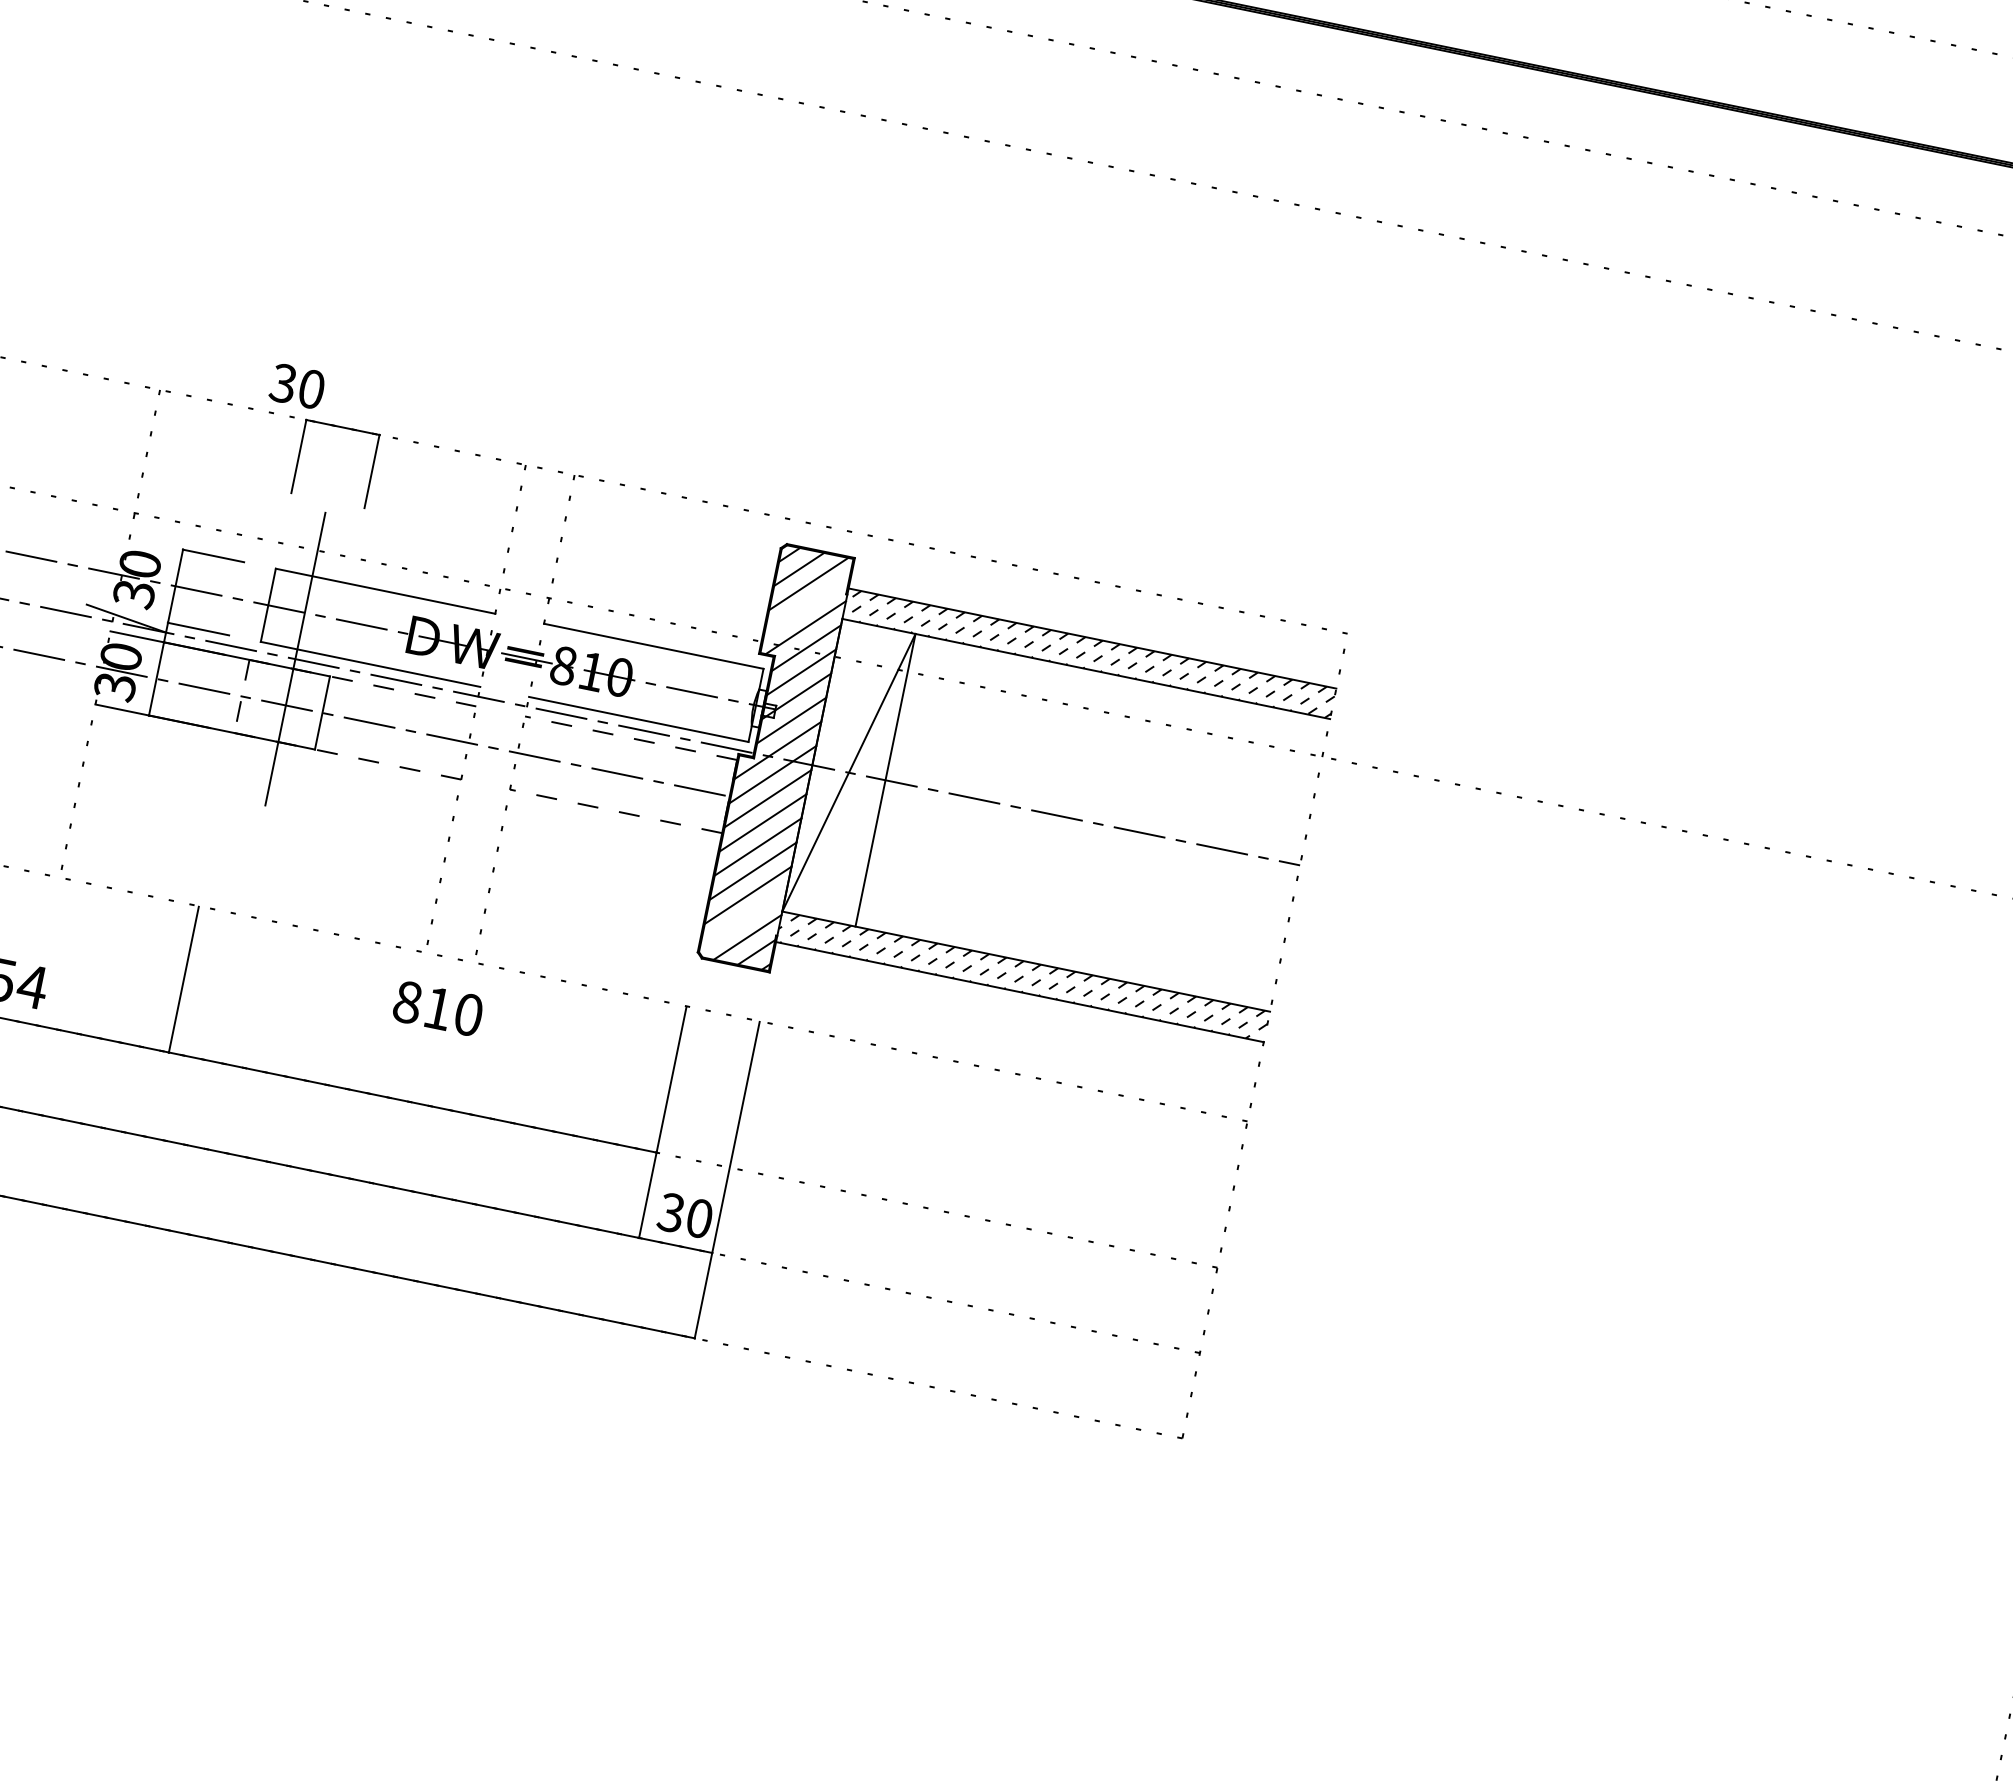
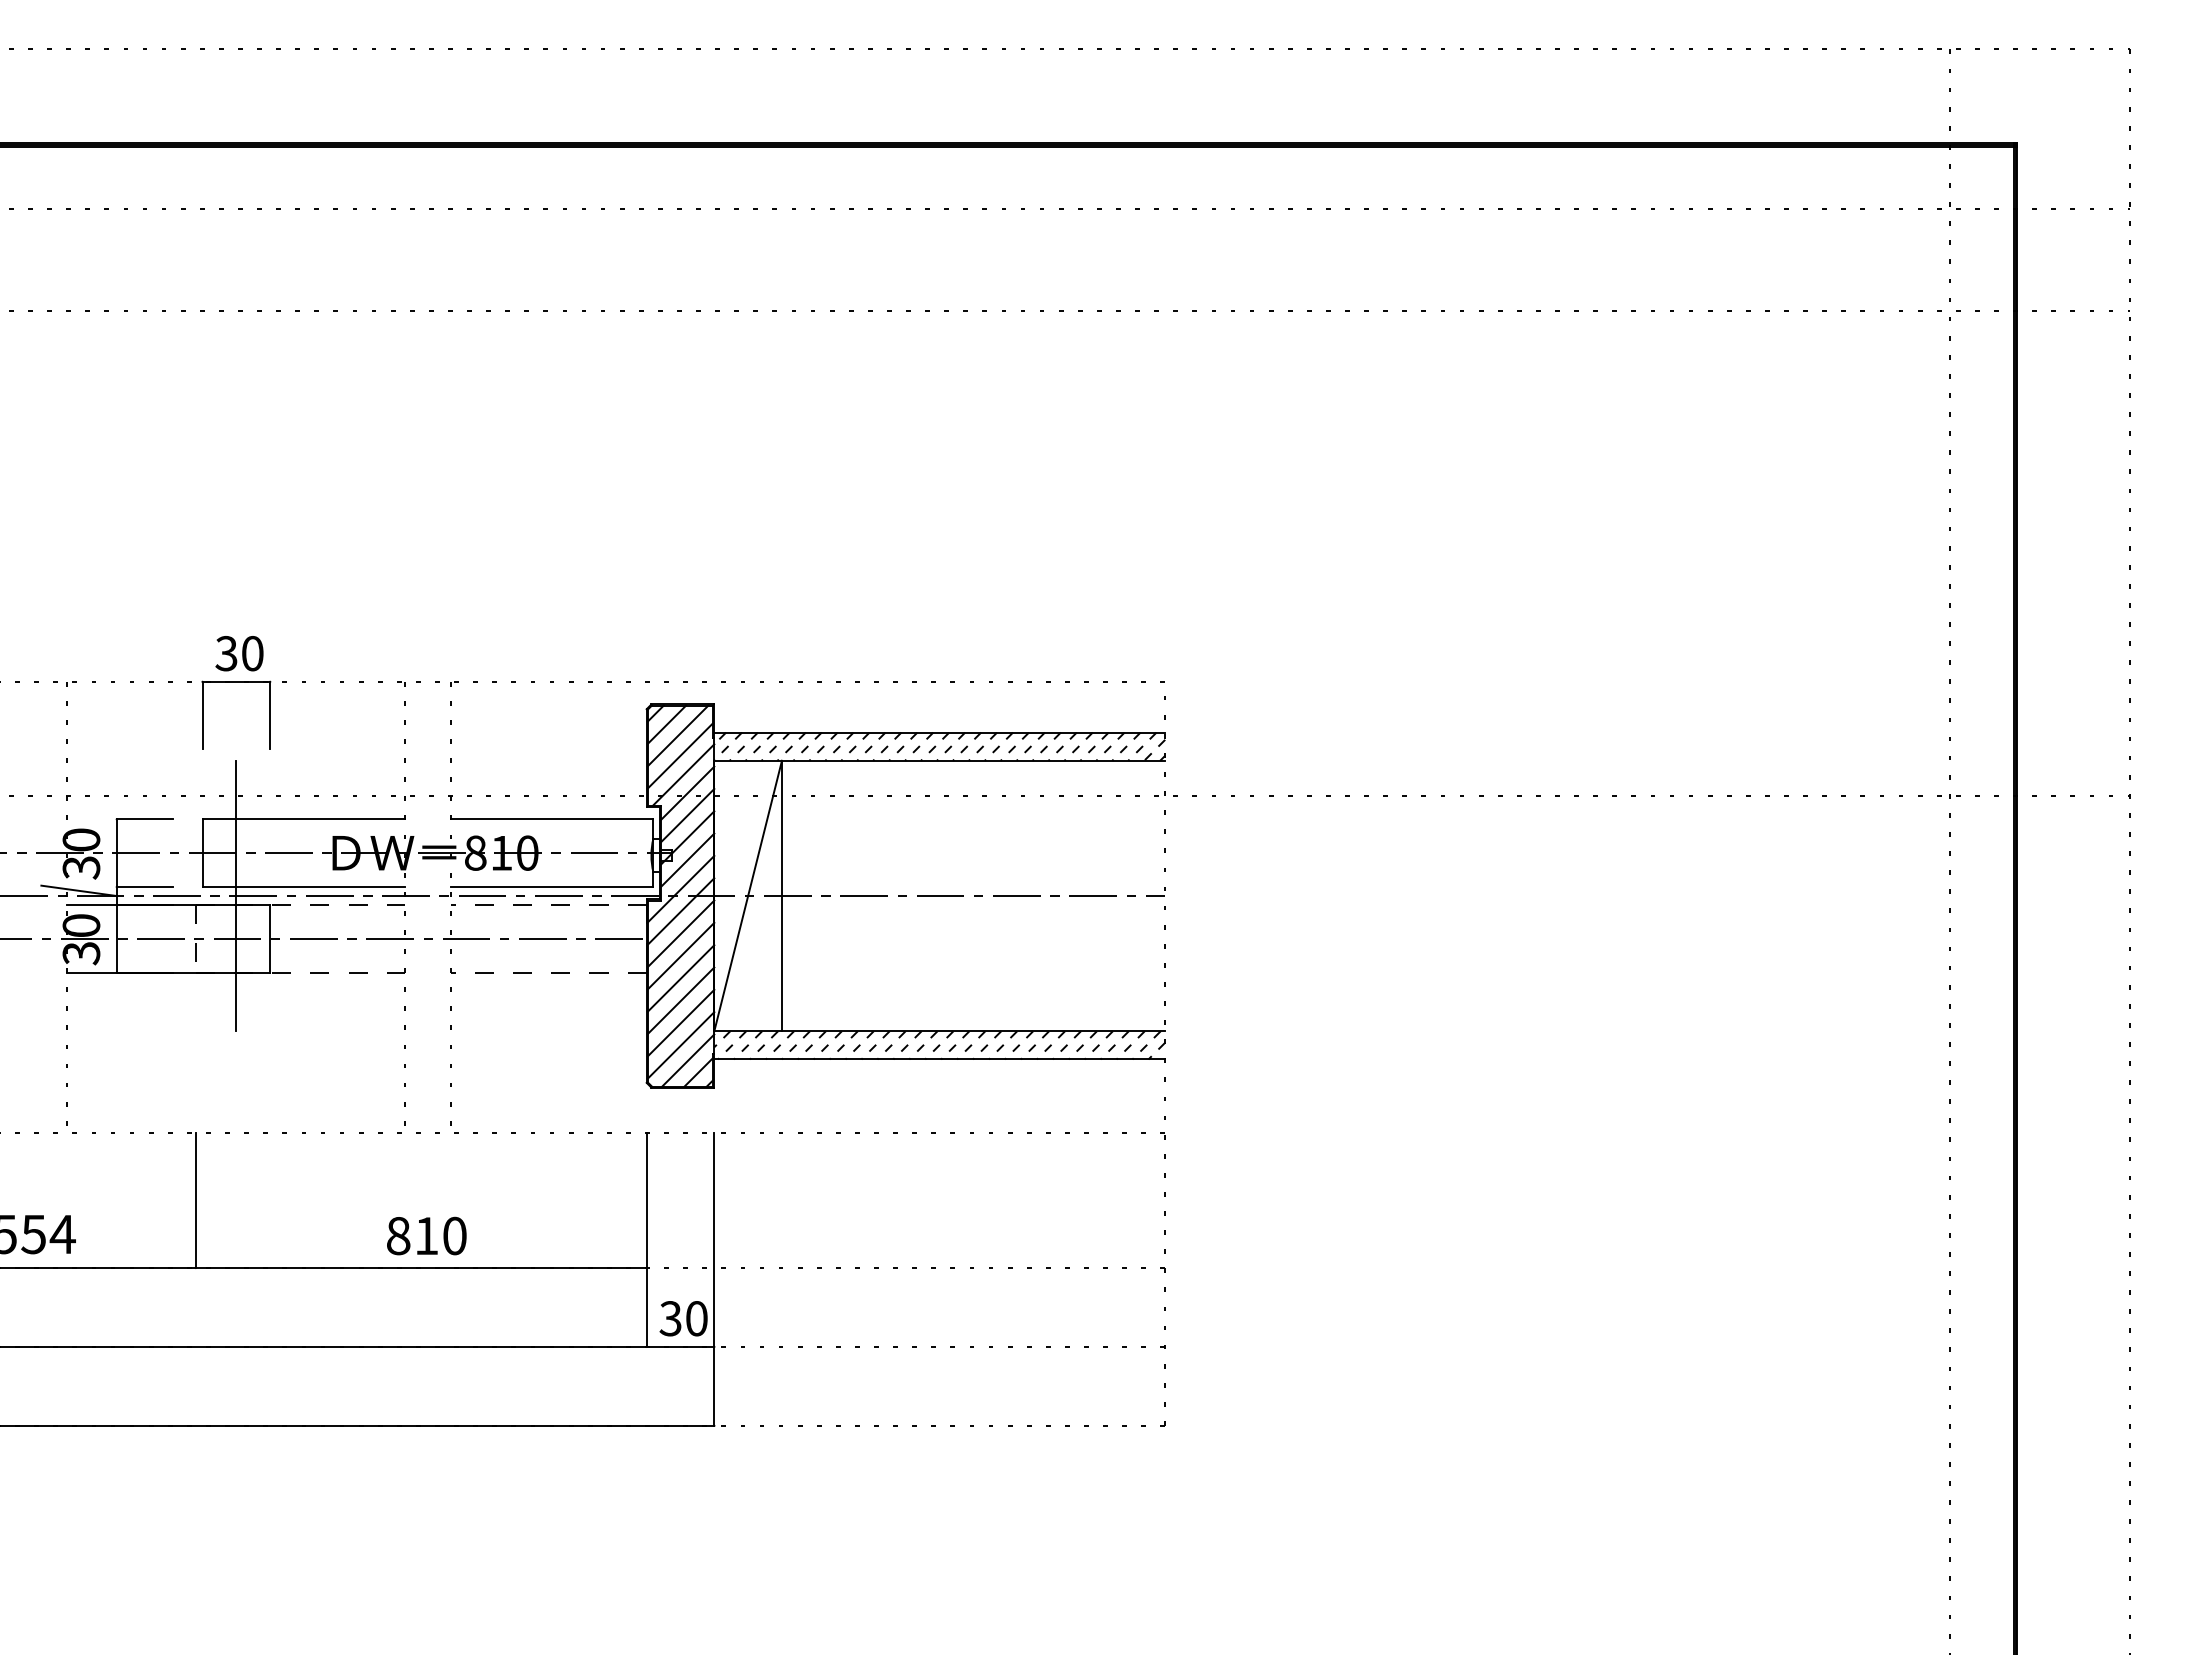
text: (297, 386) -> (239, 653), moved
line: (806, 605) -> (680, 755), added
line: (742, 919) -> (680, 1045), added
text: (438, 1007) -> (426, 1235), moved

